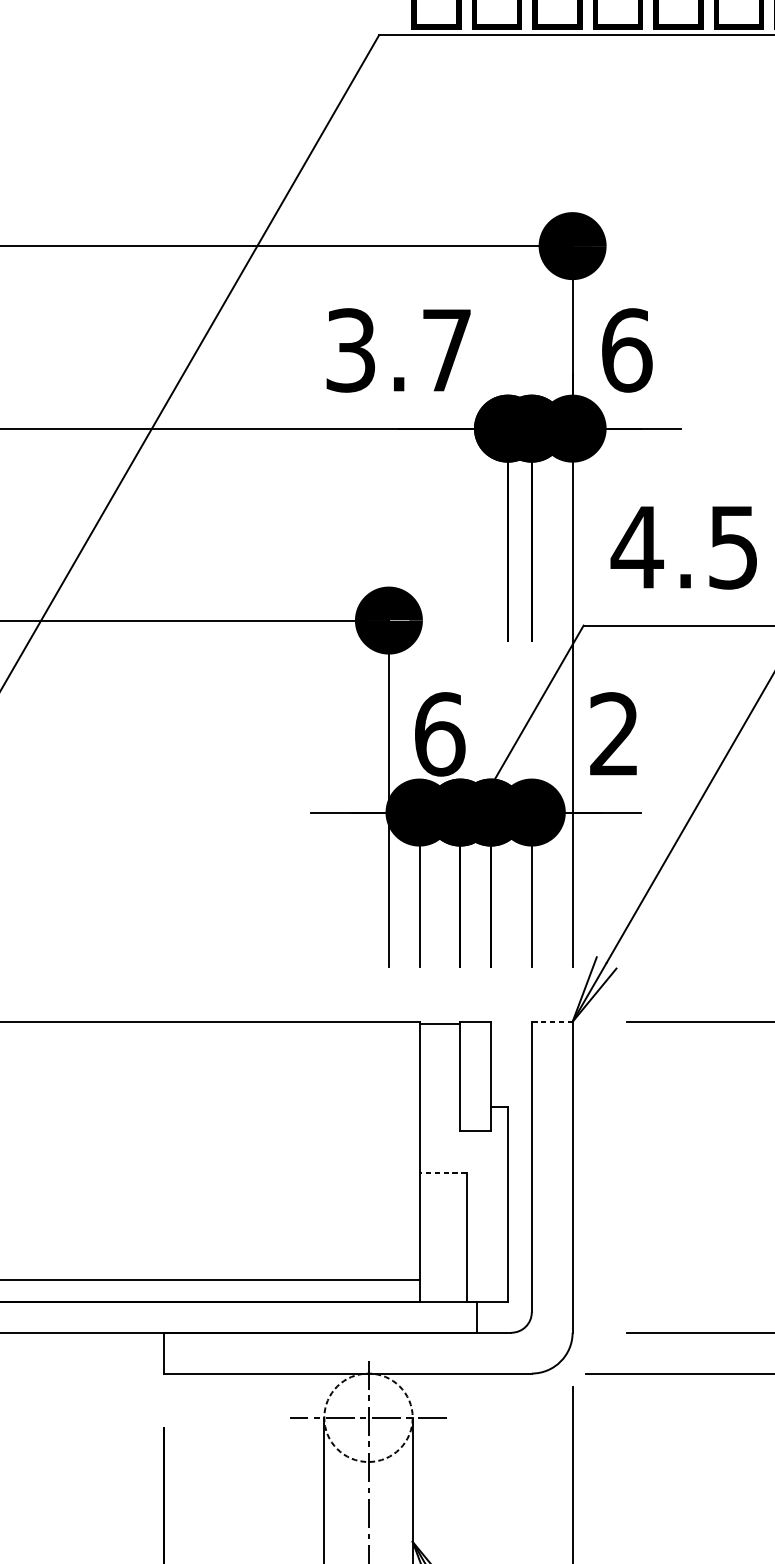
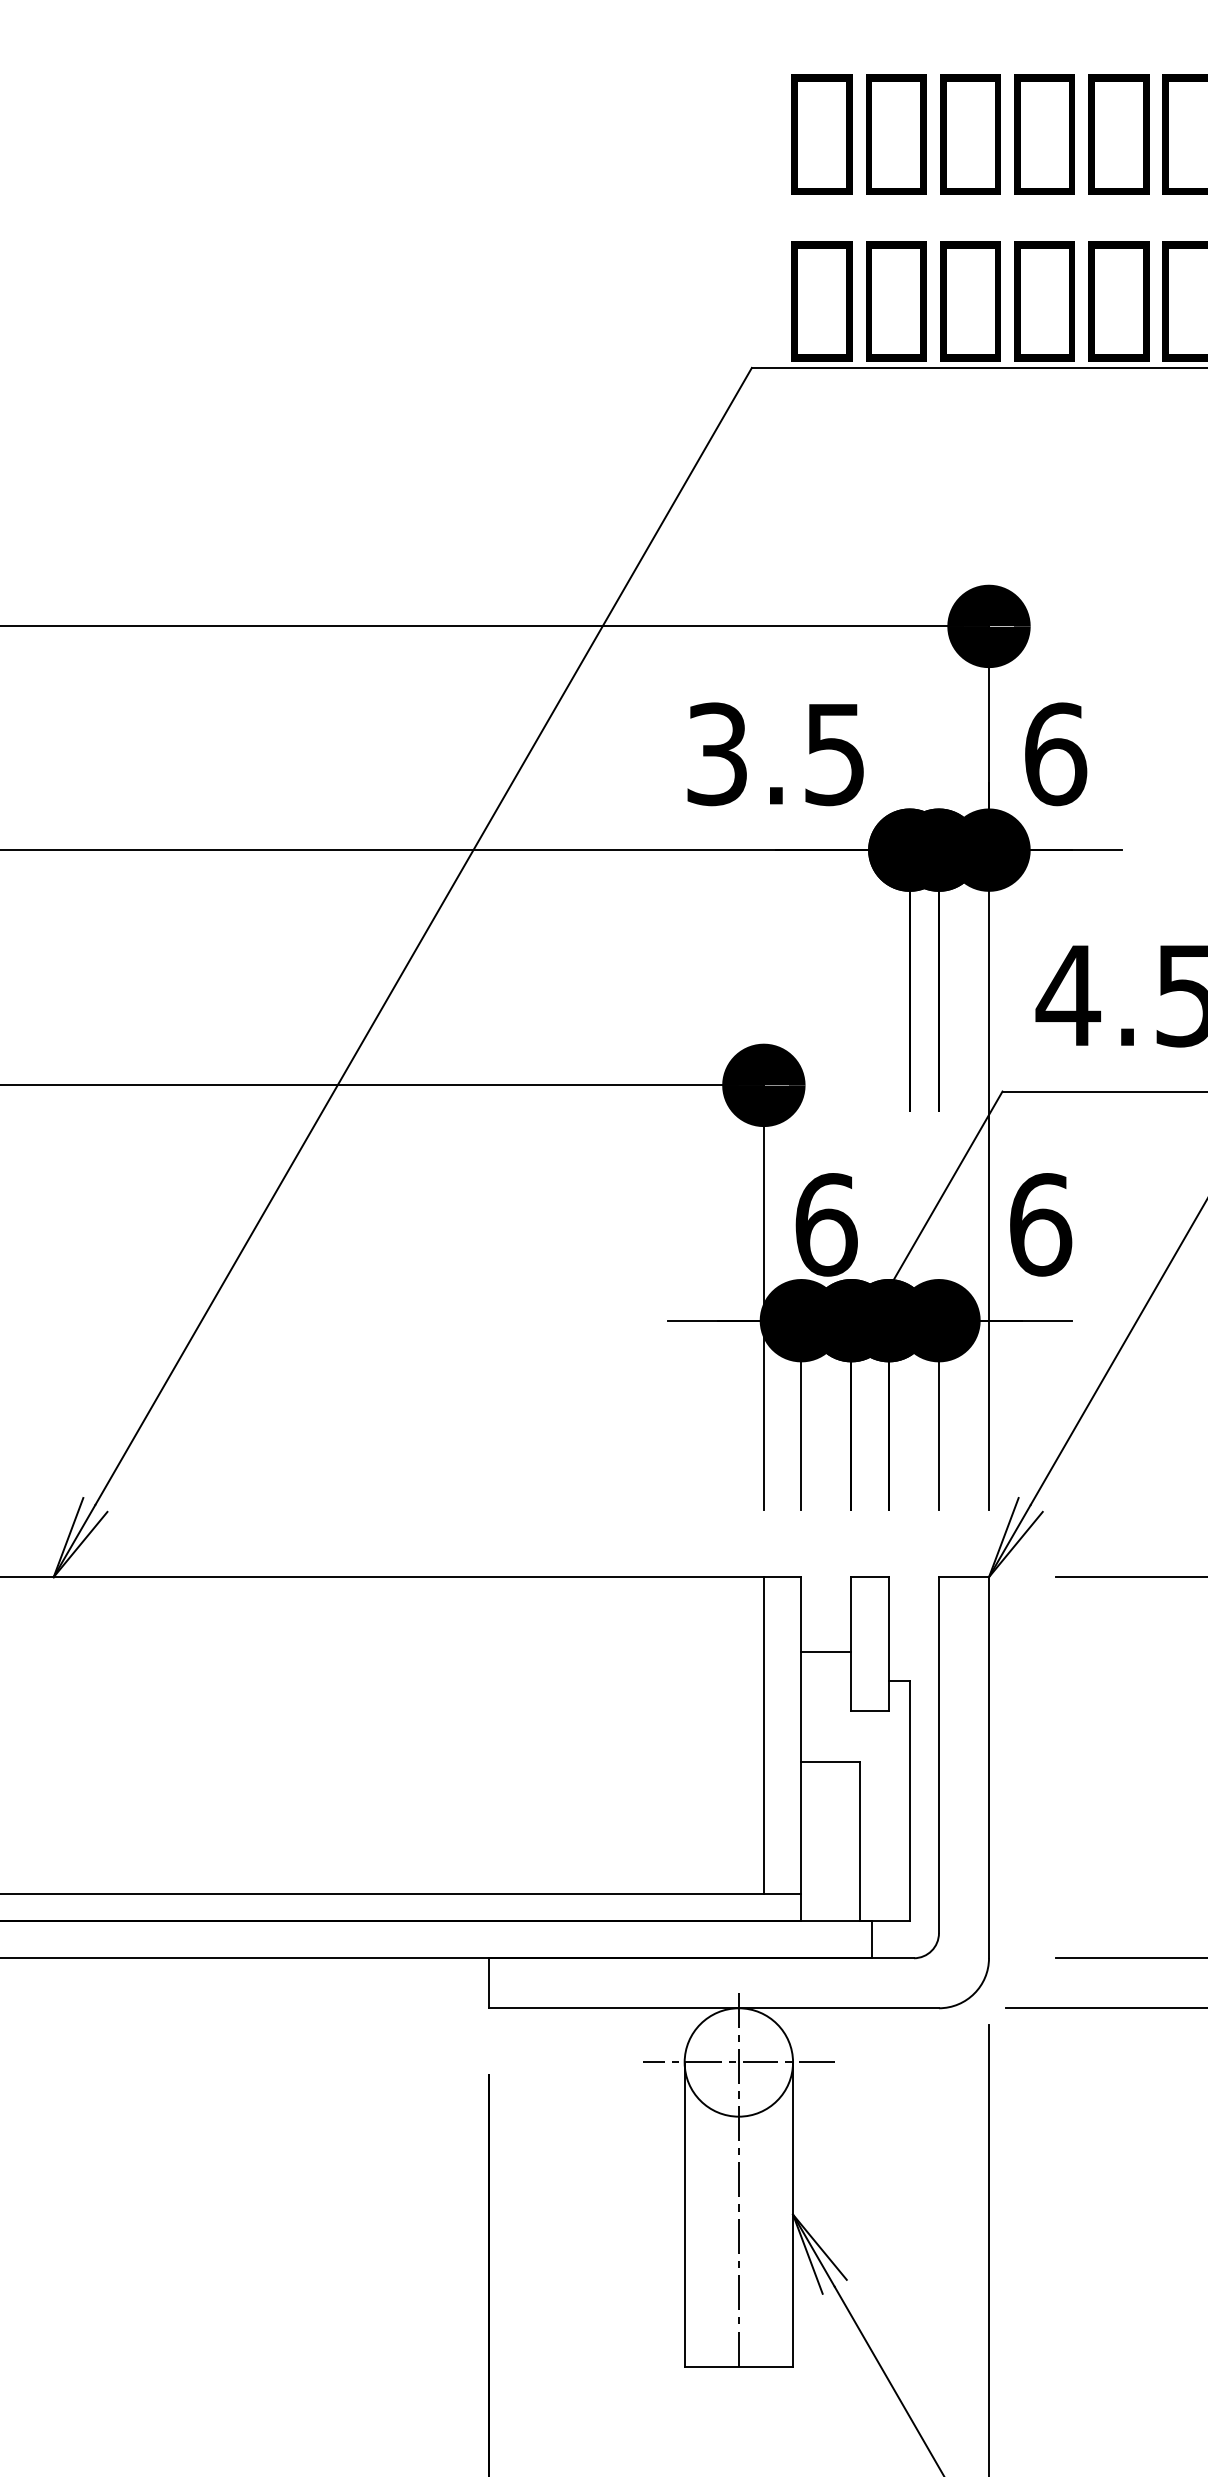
text: (446, 351) -> (834, 755), 3.7 -> 3.5
text: (615, 734) -> (1041, 1224), 2 -> 6
line: (552, 1022) -> (964, 1577), dashed -> solid
line: (440, 1024) -> (826, 1652), moved
line: (388, 1151) -> (763, 1735), added
line: (443, 1173) -> (830, 1762), dashed -> solid
circle: (368, 1417) -> (738, 2062), dashed -> solid

